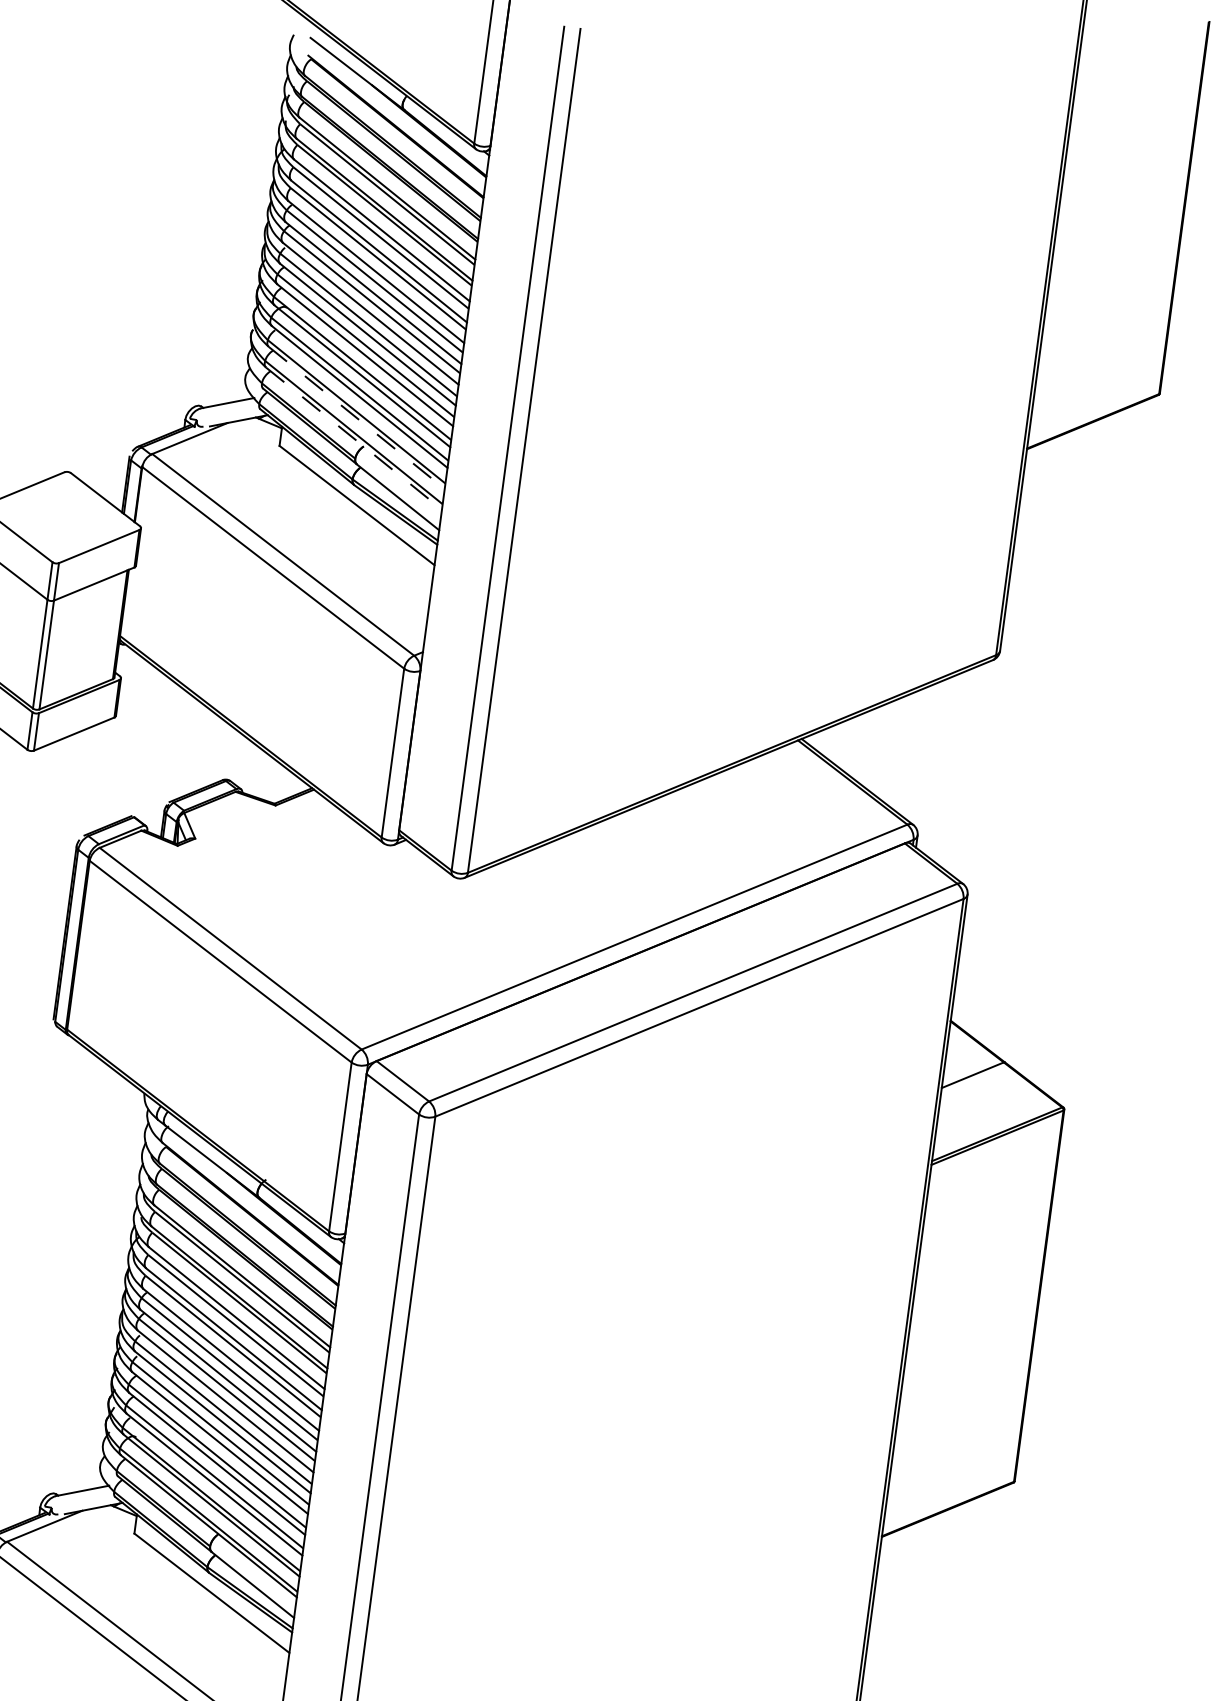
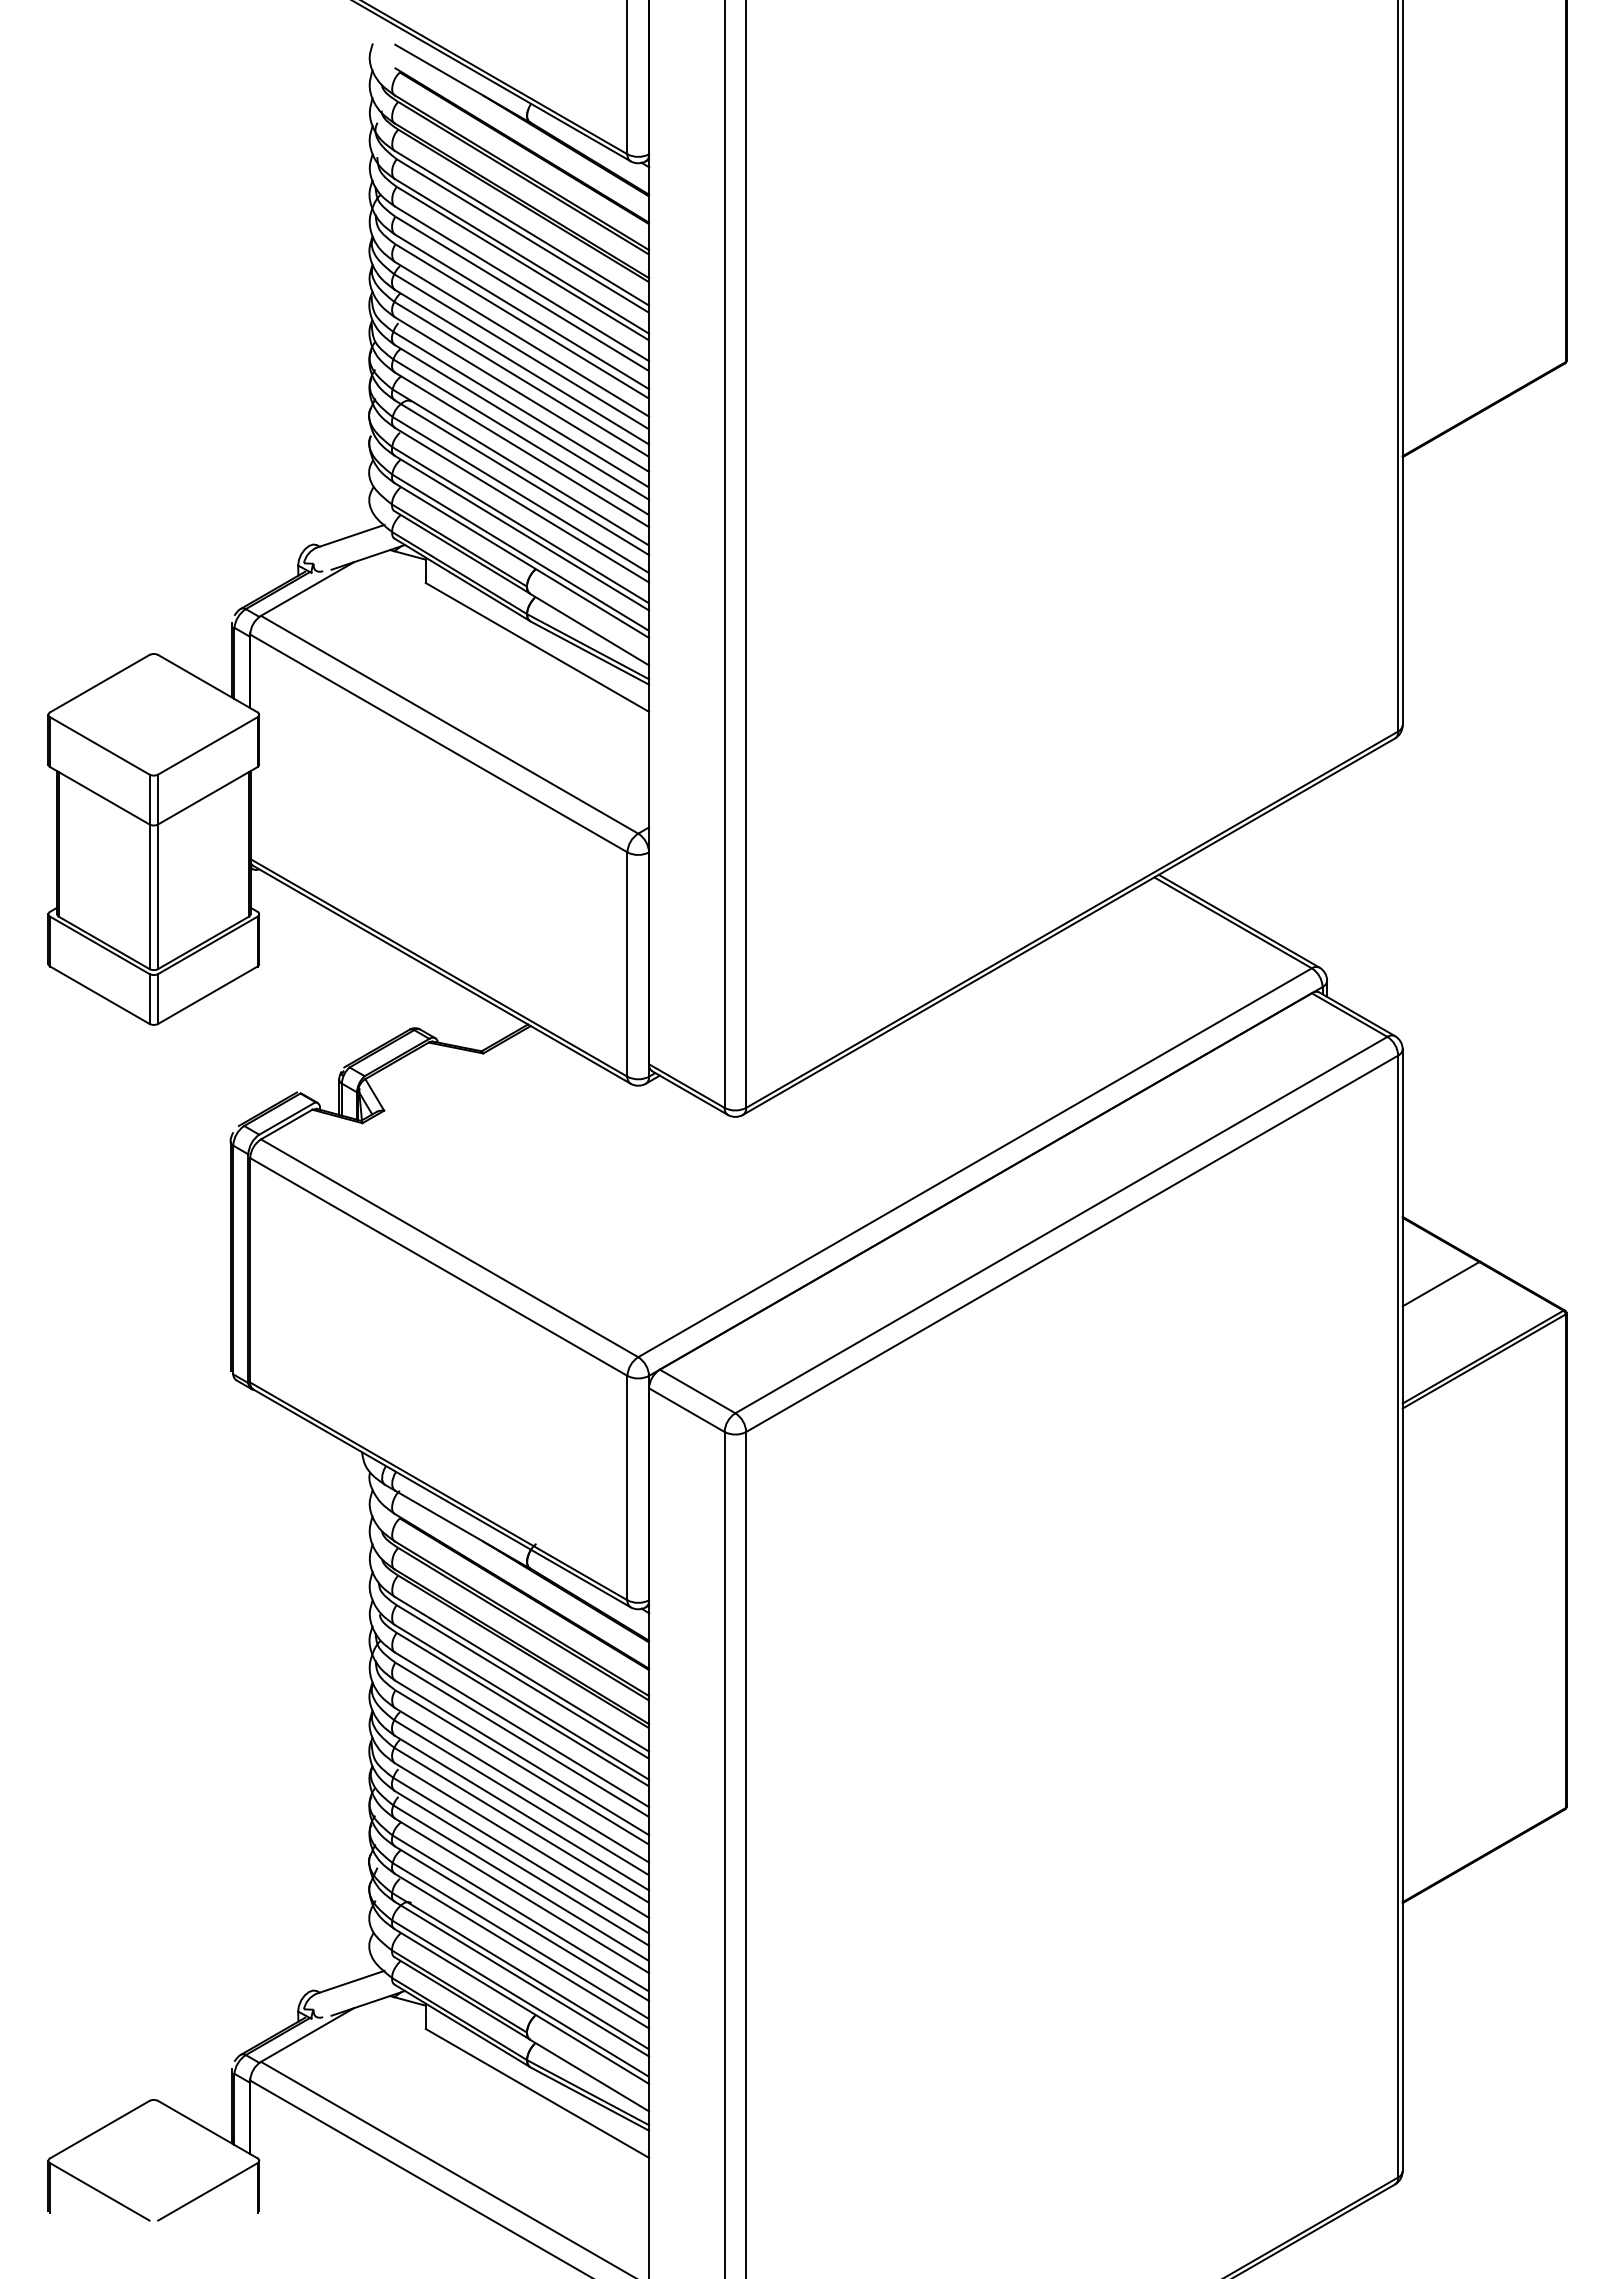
line: (356, 418) -> (521, 533), dashed -> solid
line: (353, 438) -> (521, 560), dashed -> solid

